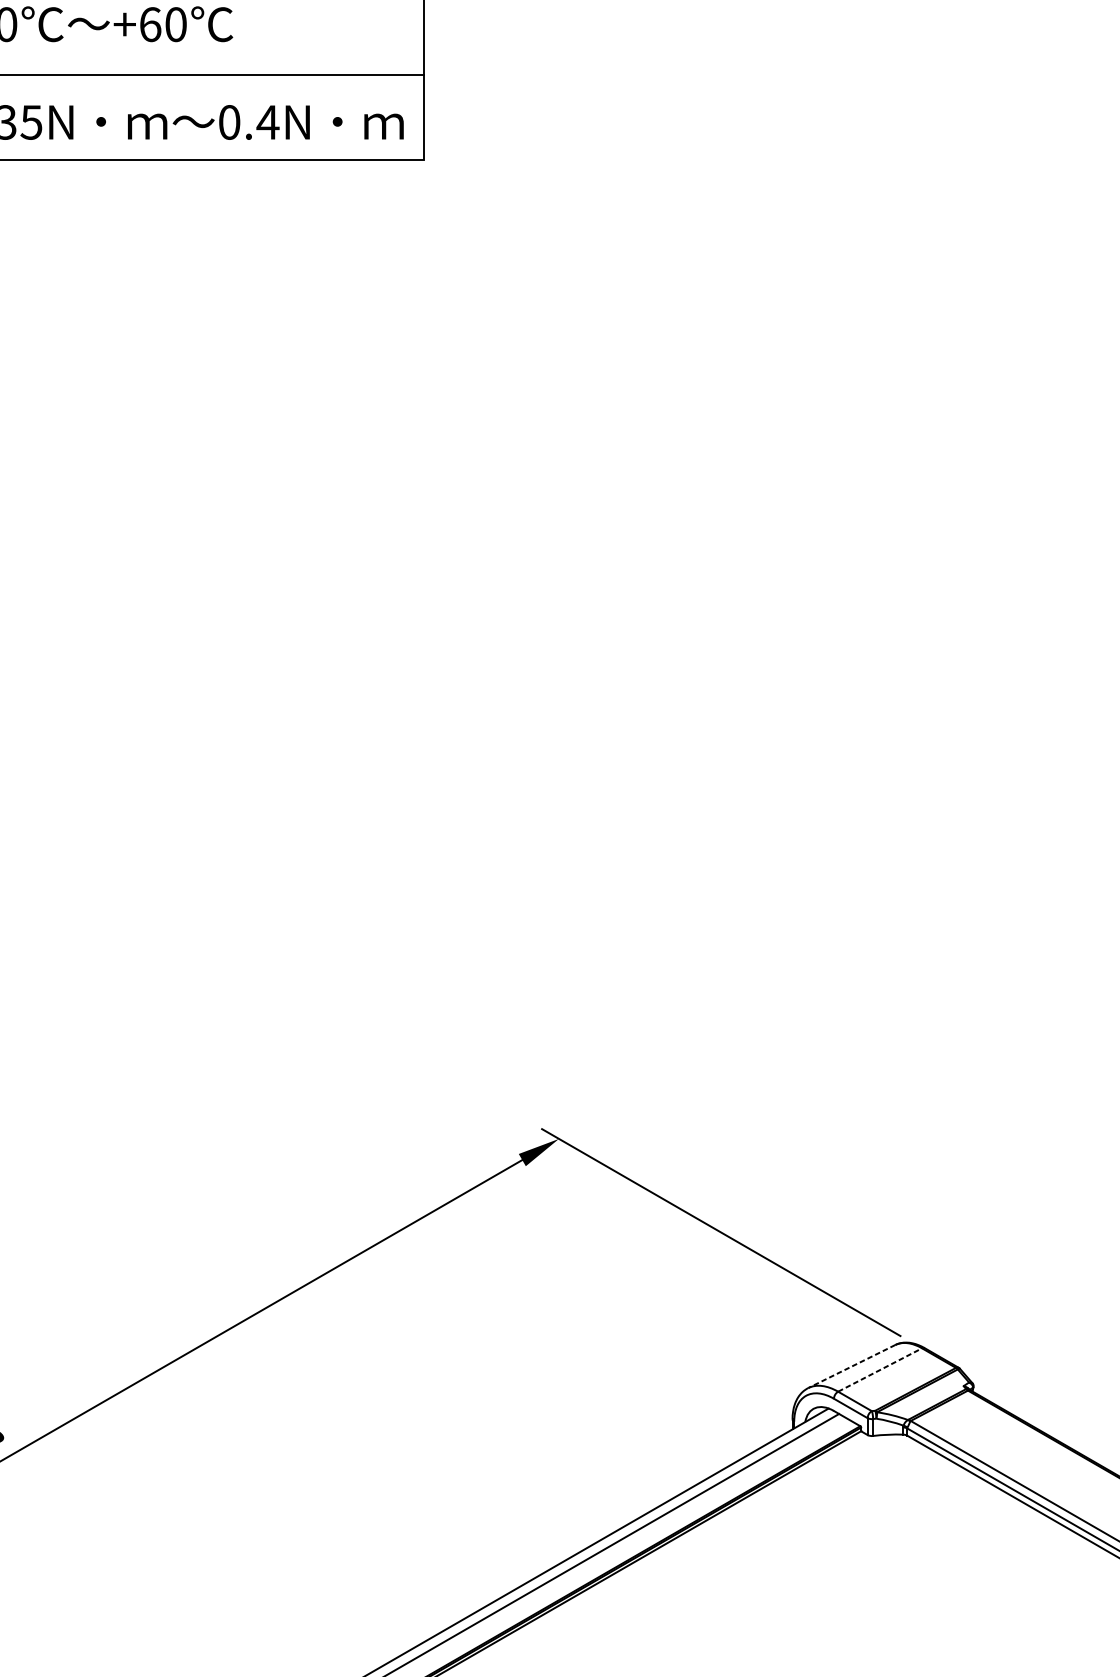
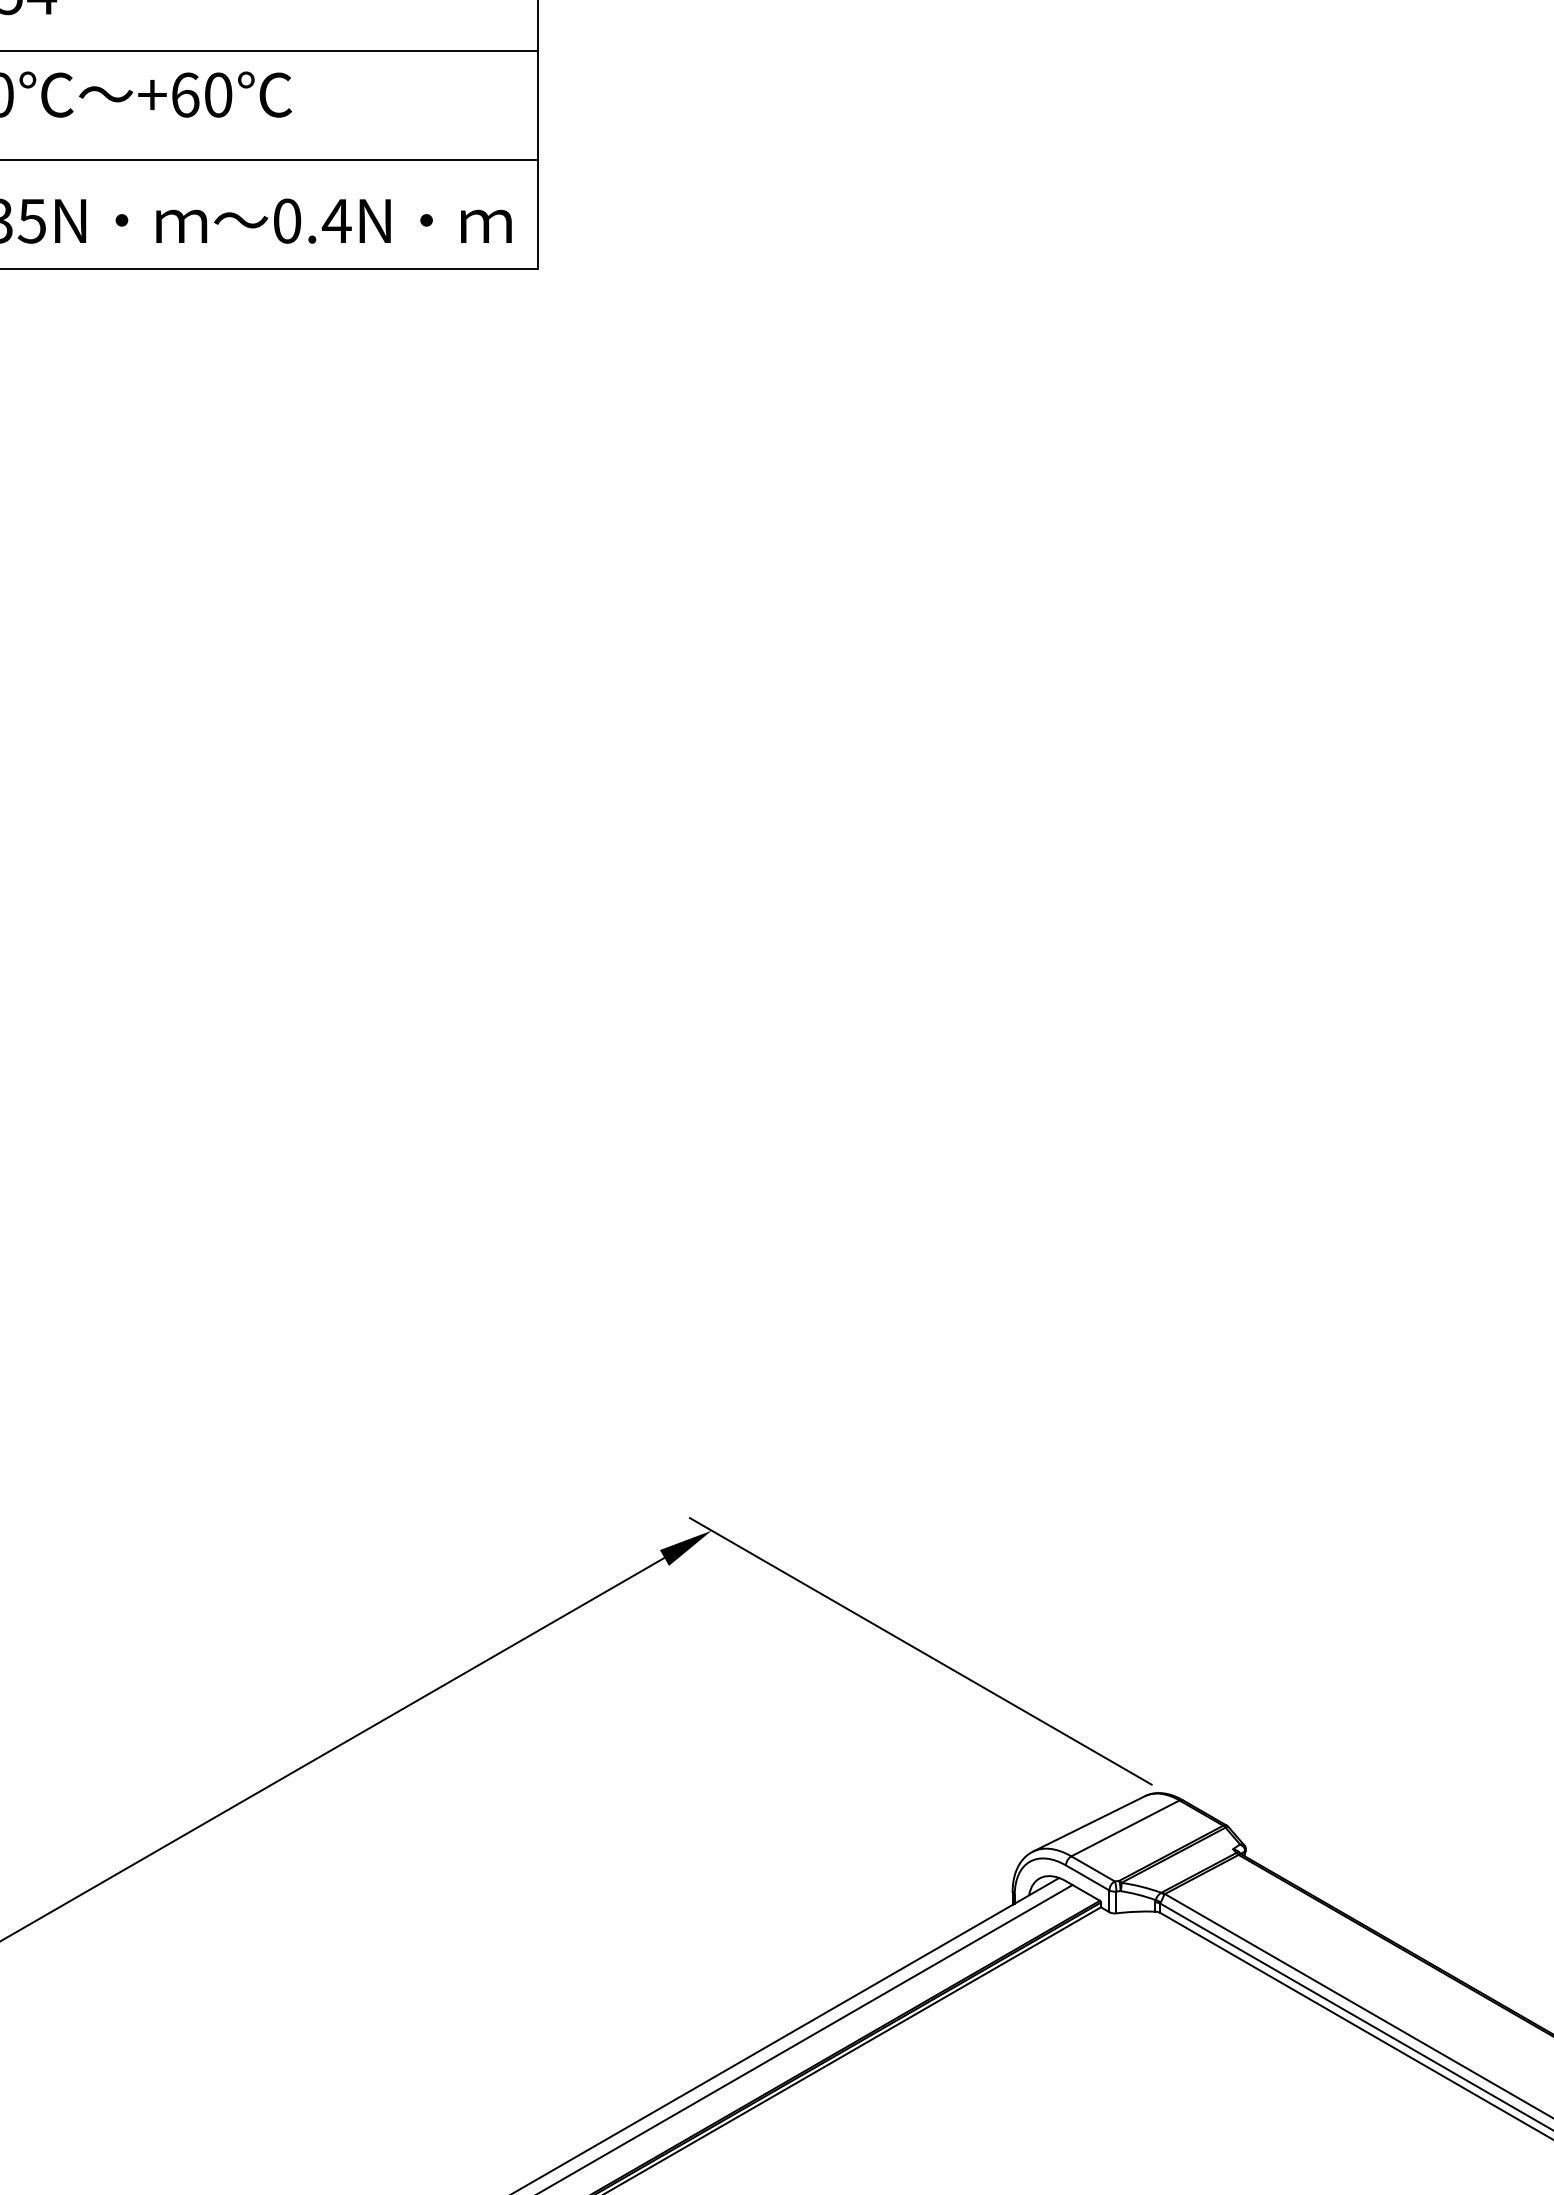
line: (851, 1366) -> (1088, 1824), dashed -> solid
line: (880, 1370) -> (1125, 1828), dashed -> solid

